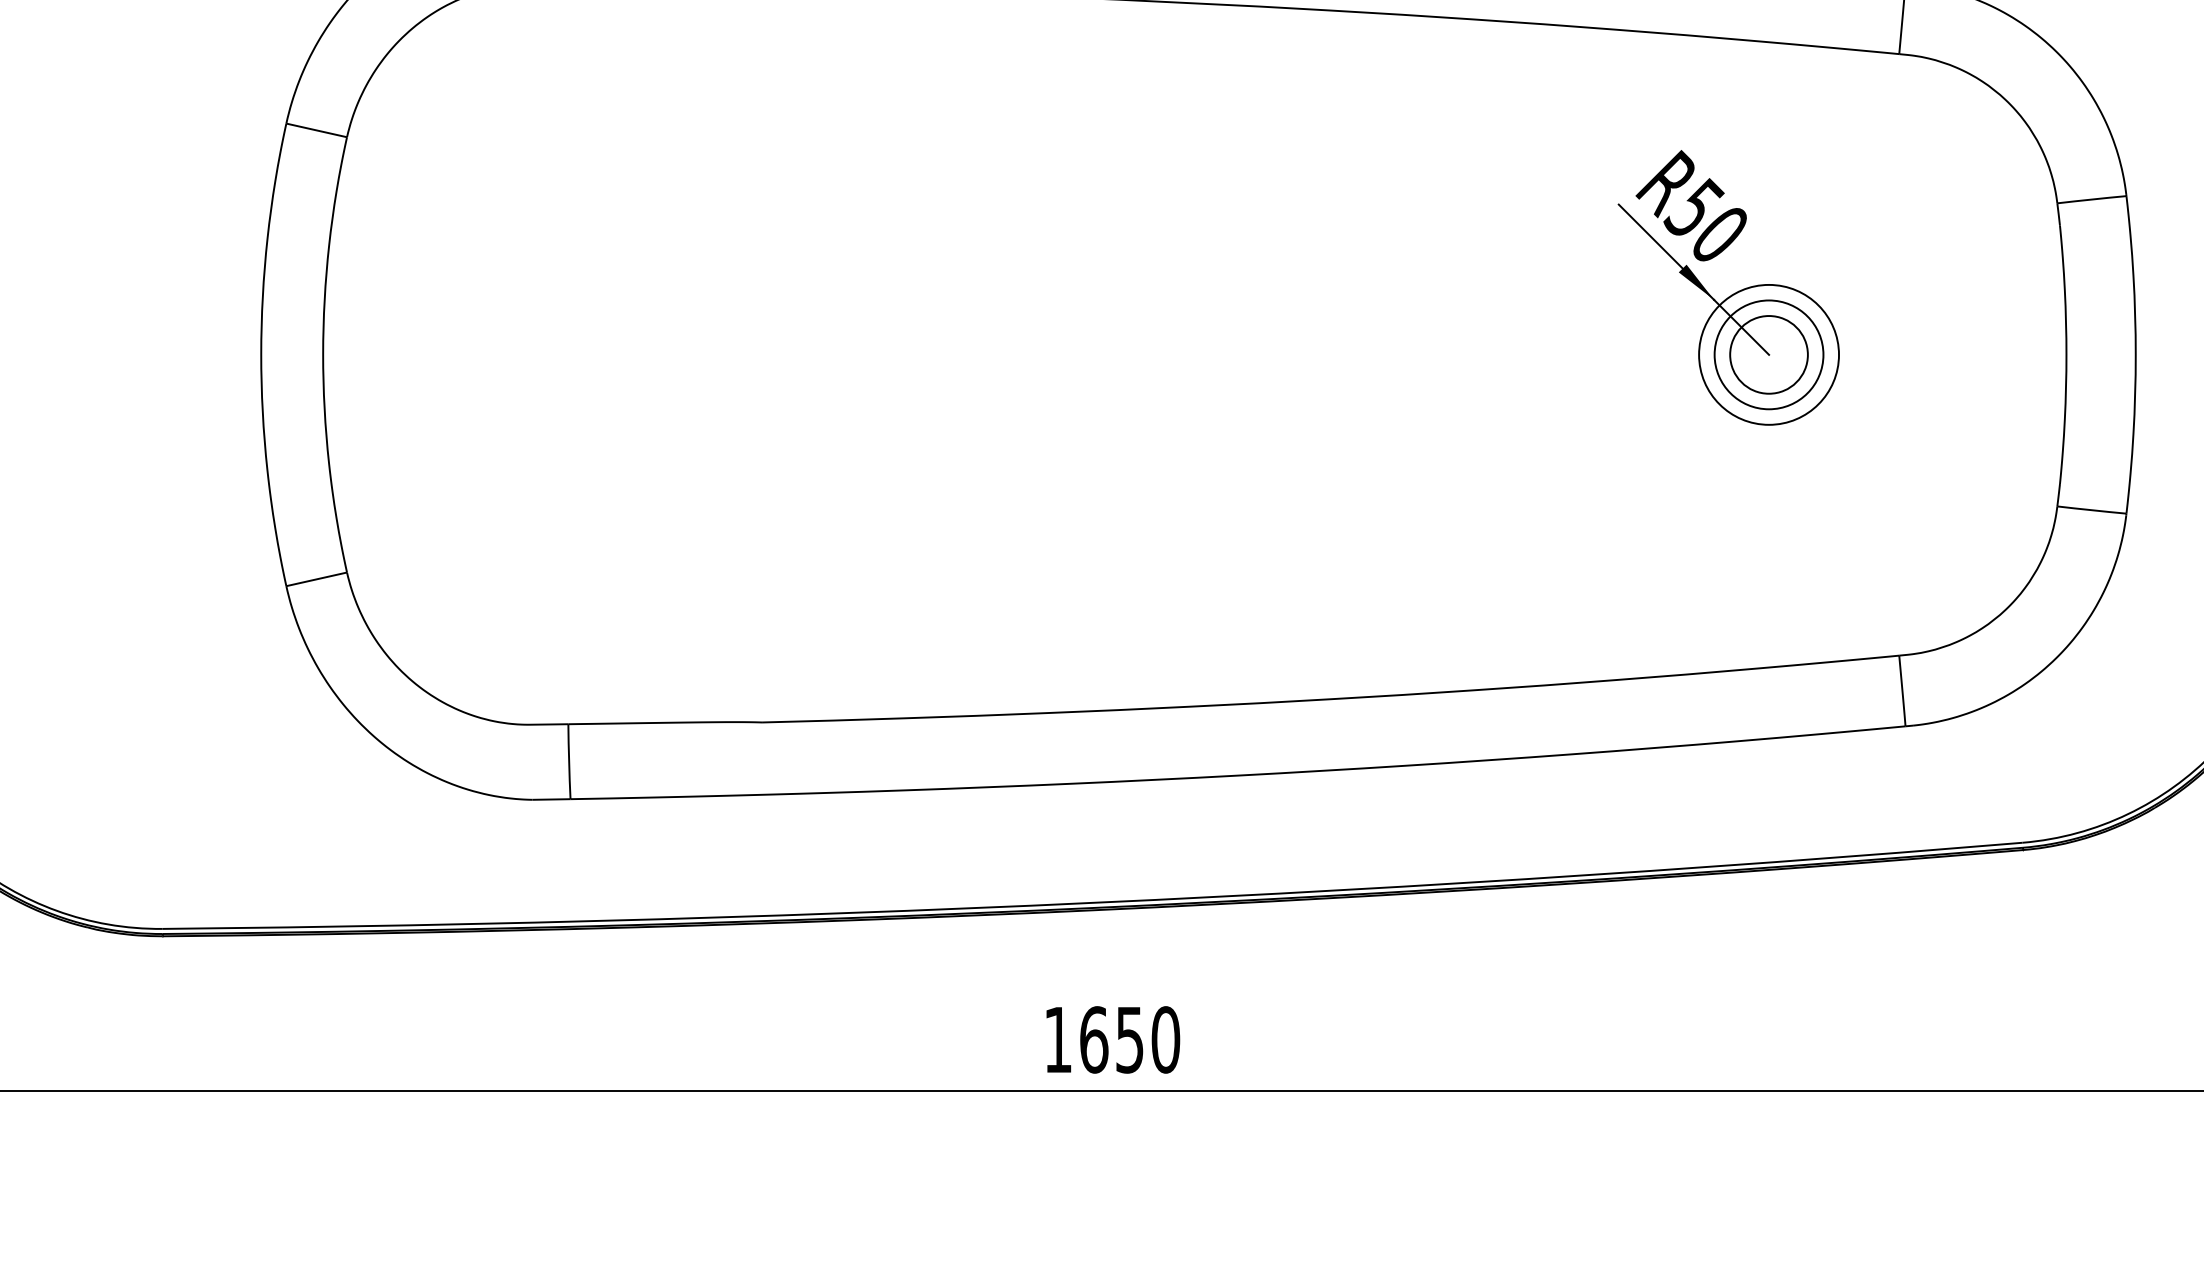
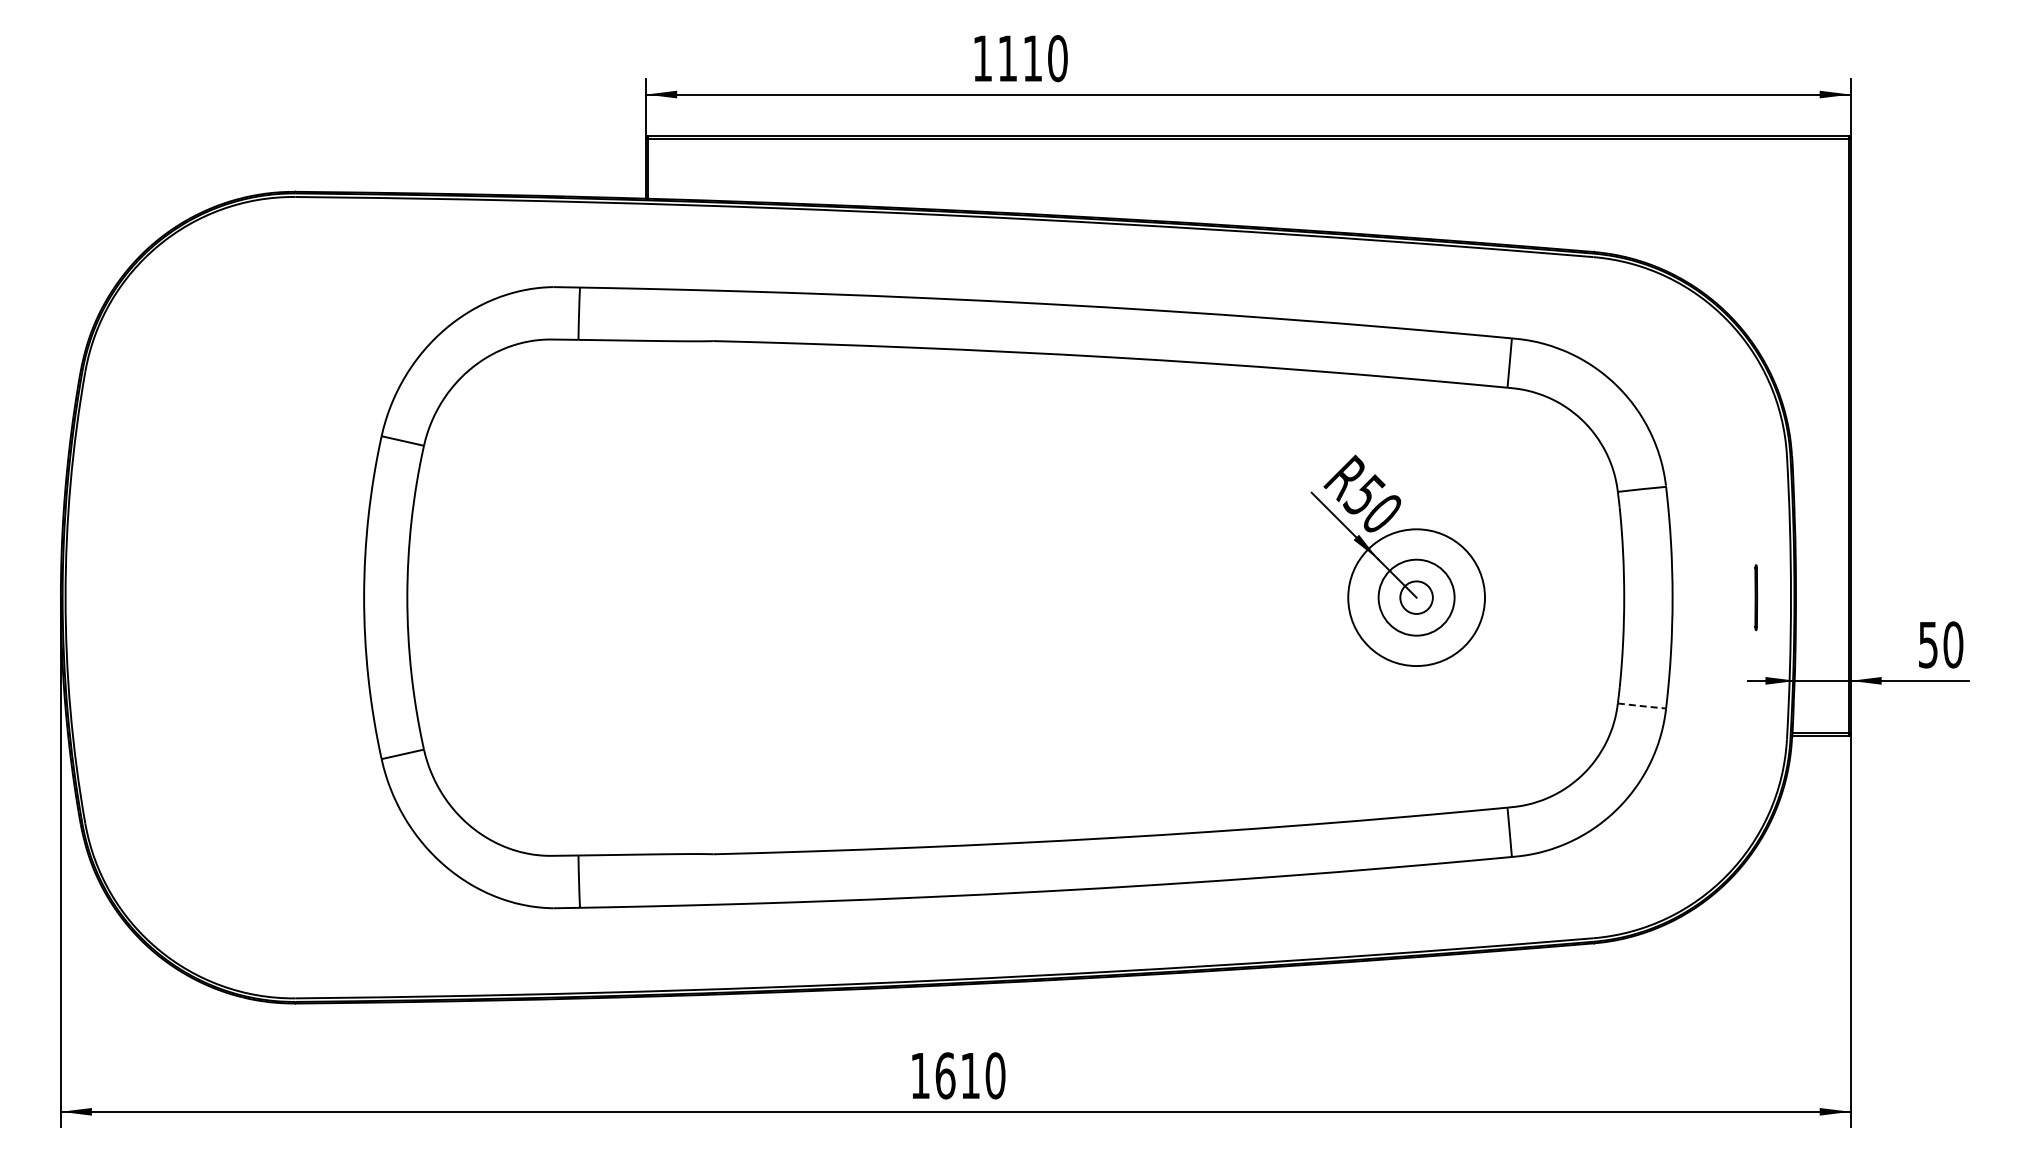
circle: (1768, 354) -> (1416, 597), size x0.6
circle: (1768, 354) -> (1416, 597), size x1.4
arc: (2091, 510) -> (1641, 706), solid -> dashed
text: (1129, 1040) -> (970, 1076), 1650 -> 1610

